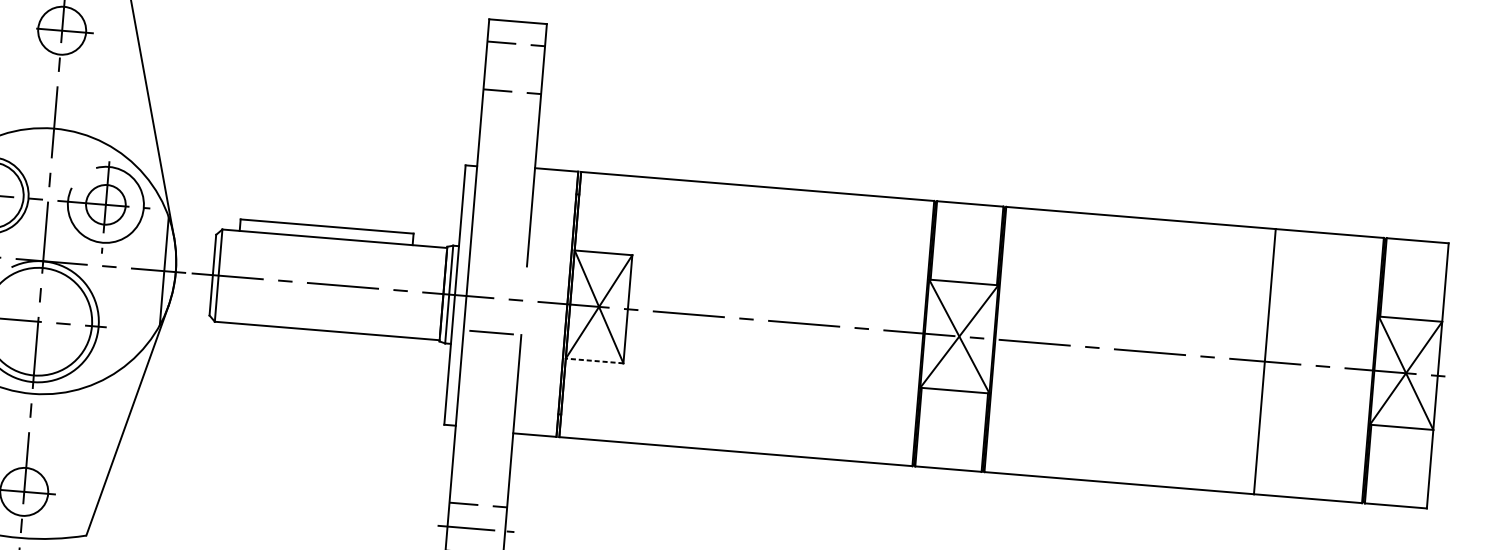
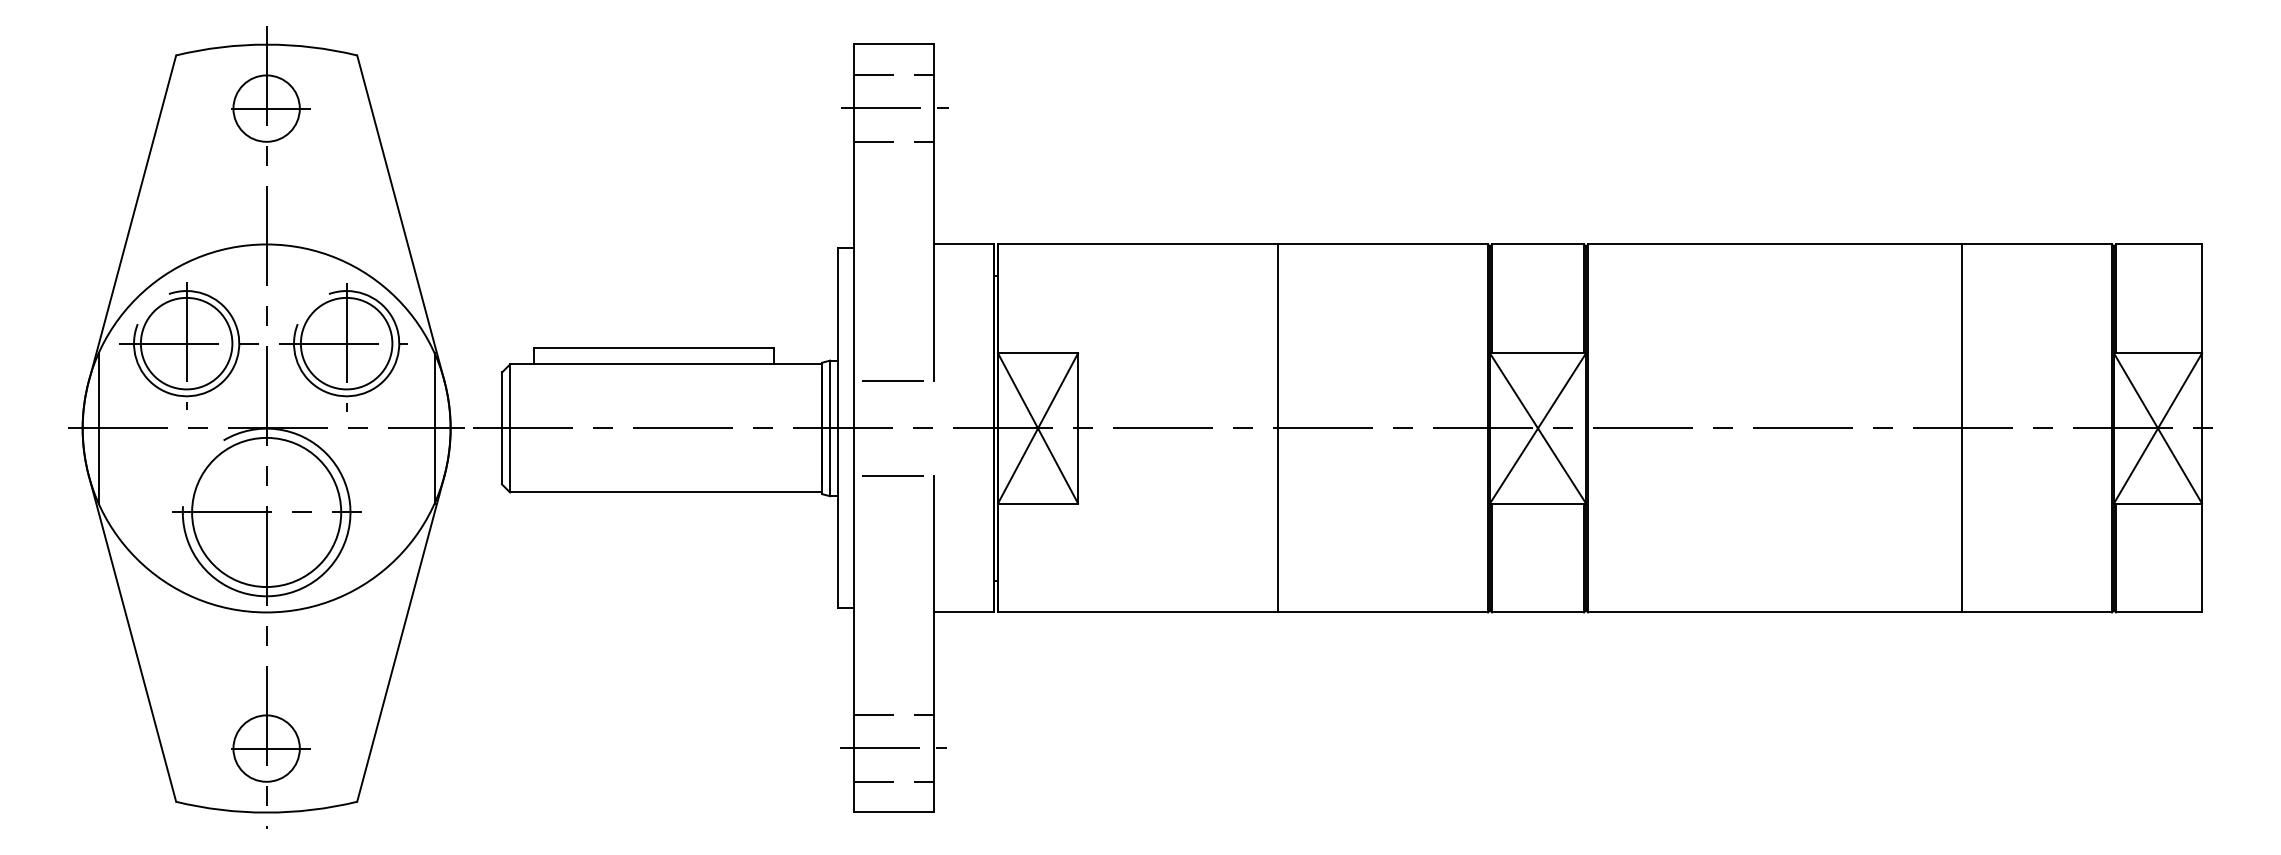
line: (514, 67) -> (894, 108), added
circle: (105, 204) -> (346, 343), size x1.67
line: (497, 263) -> (892, 380), added
line: (772, 321) -> (1278, 428), added
line: (594, 361) -> (1038, 503), dashed -> solid

